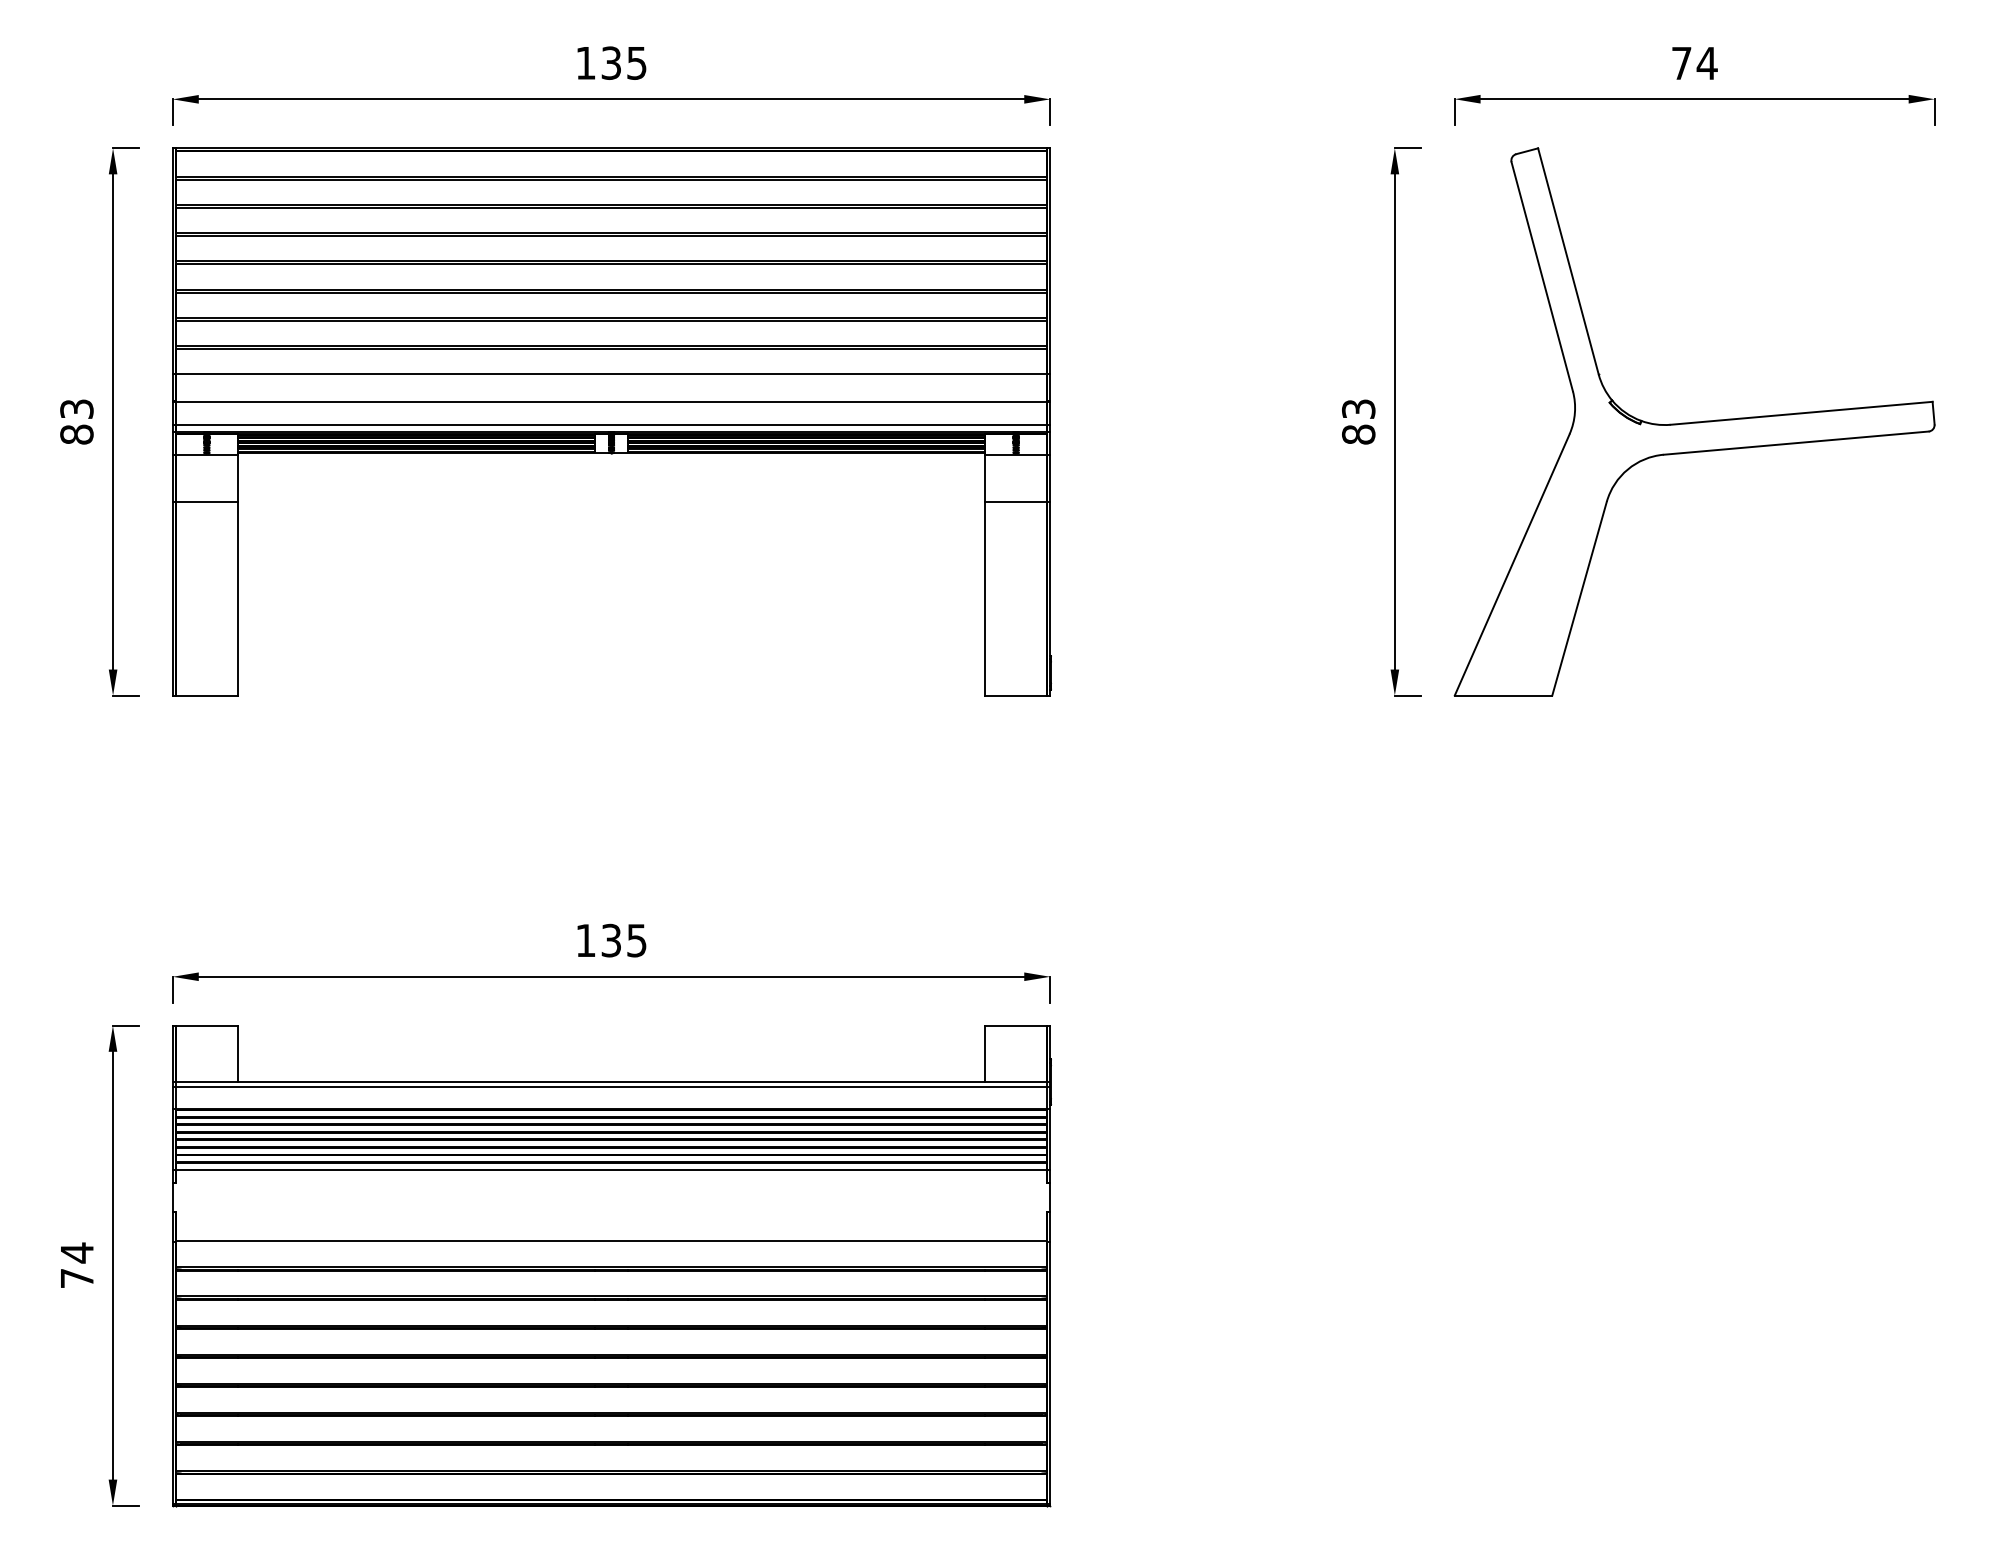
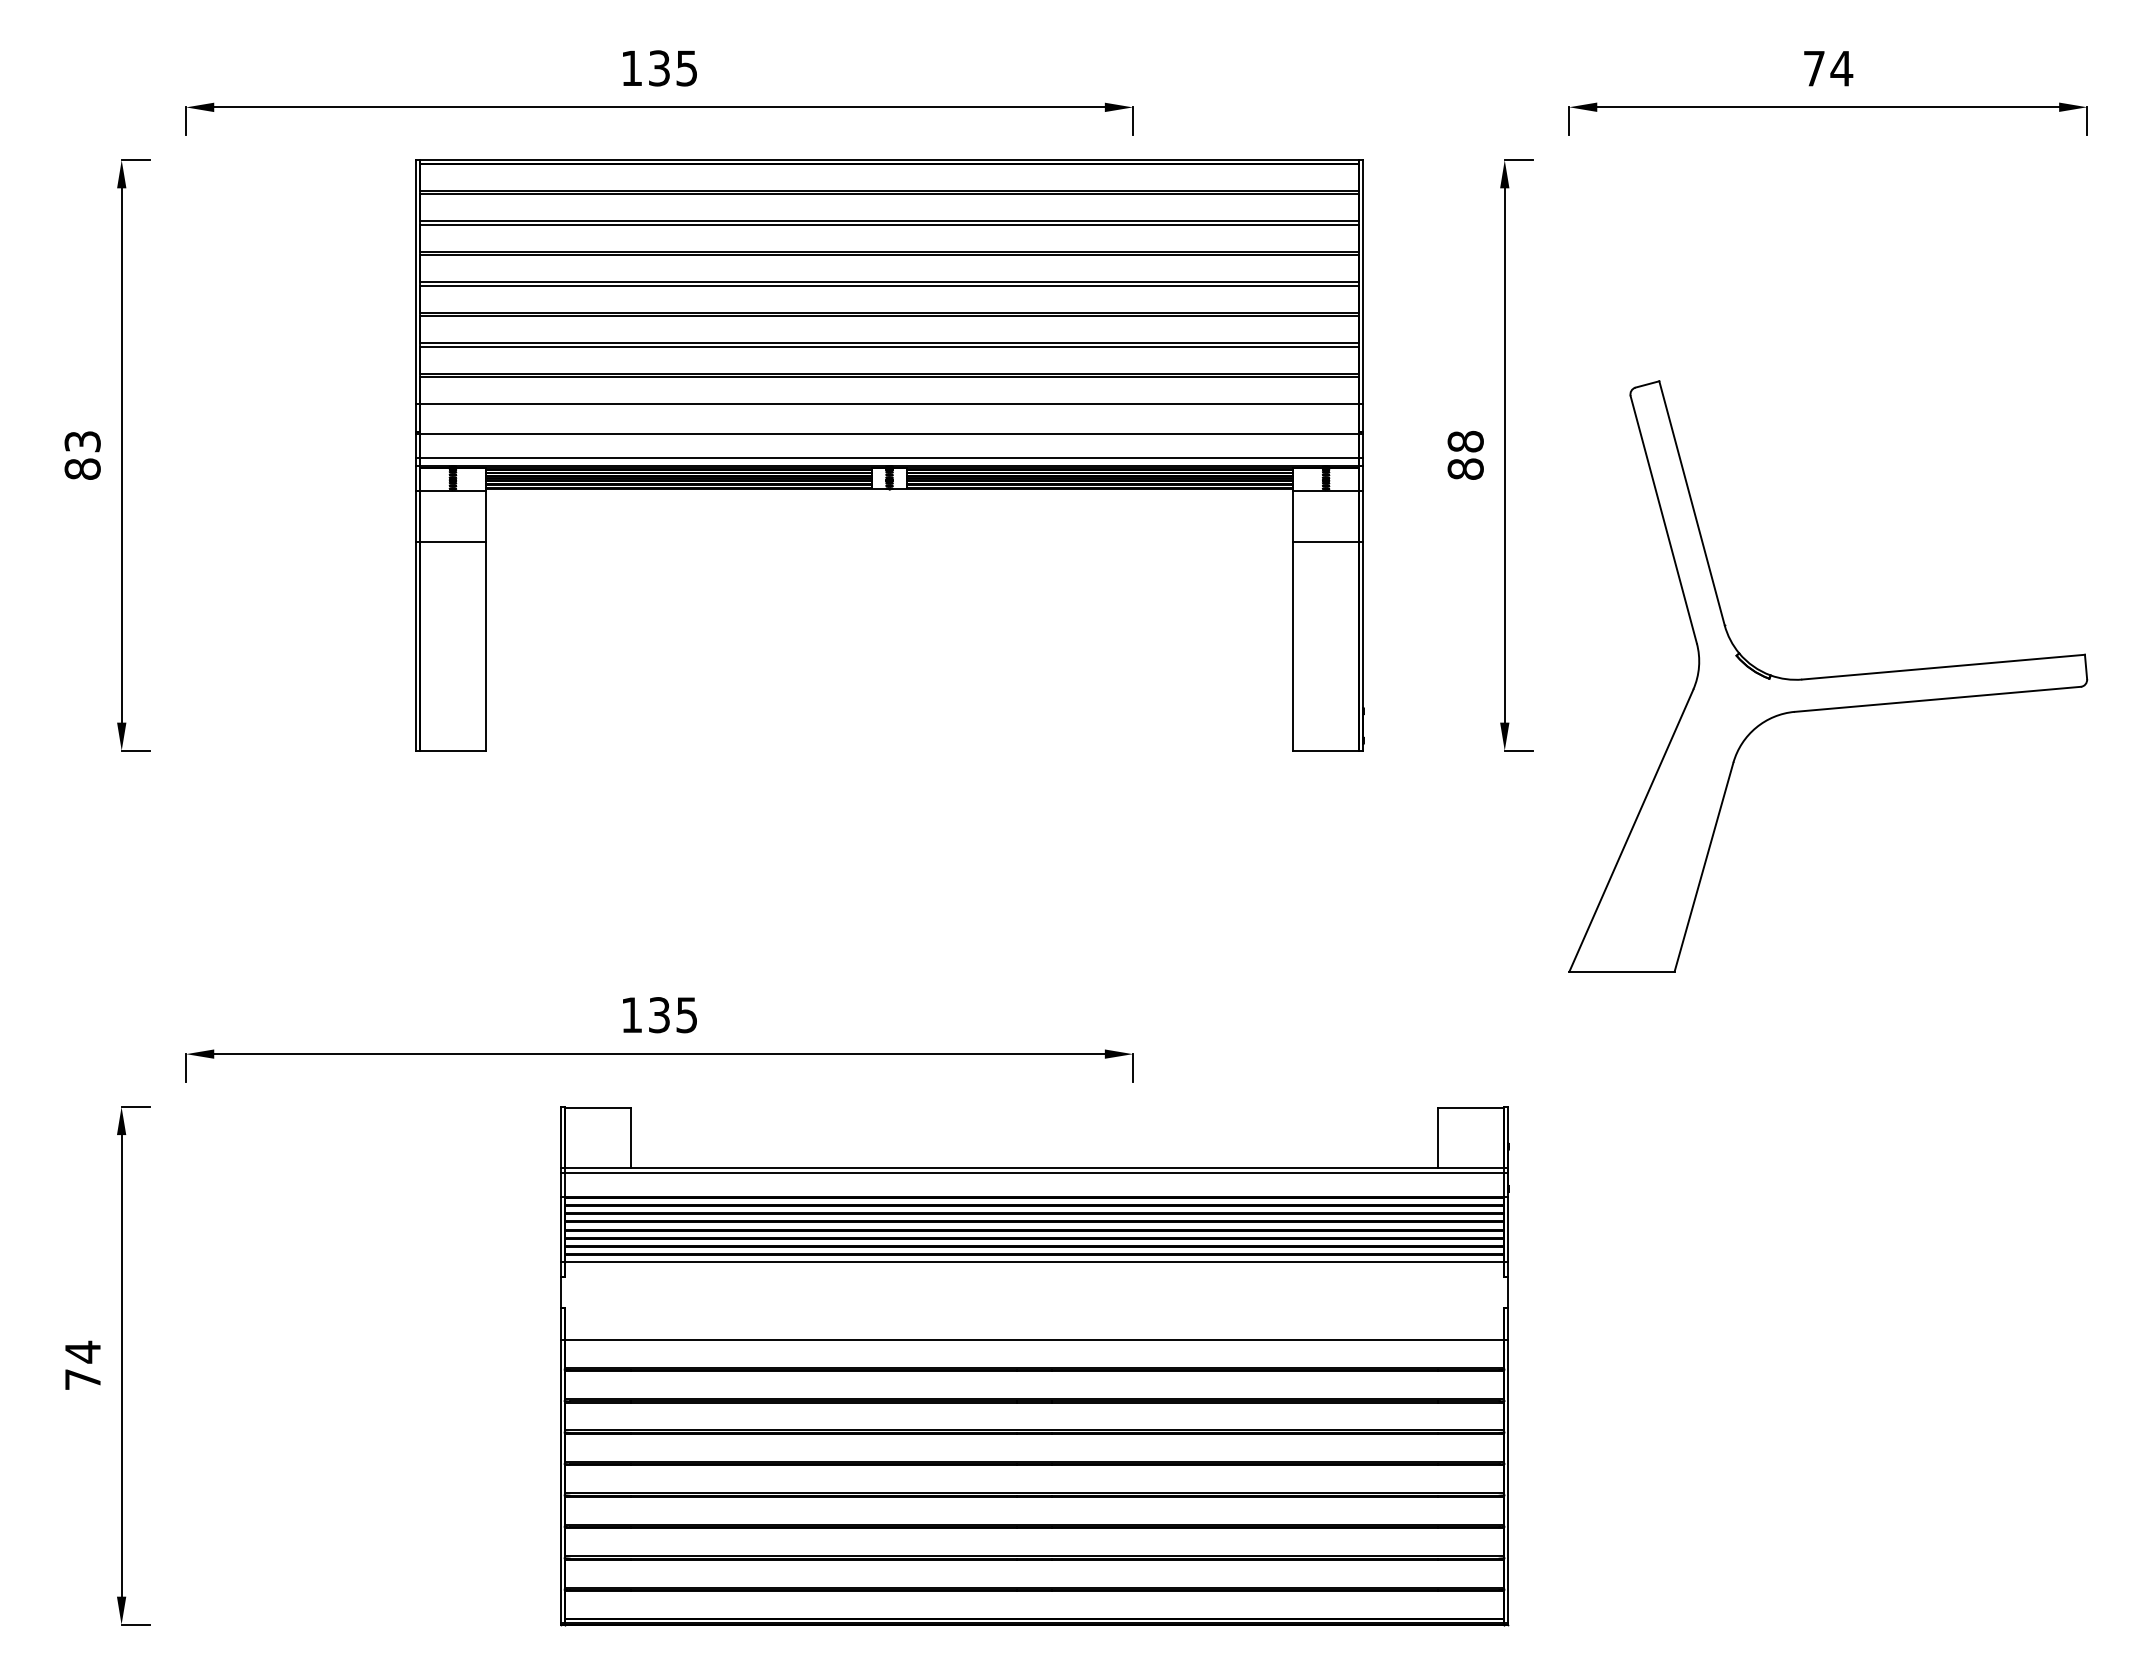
text: (1358, 408) -> (1465, 441), 83 -> 88
part: (611, 421) -> (889, 455), moved
part: (1694, 421) -> (1828, 676), moved
part: (611, 1266) -> (1034, 1366), moved

